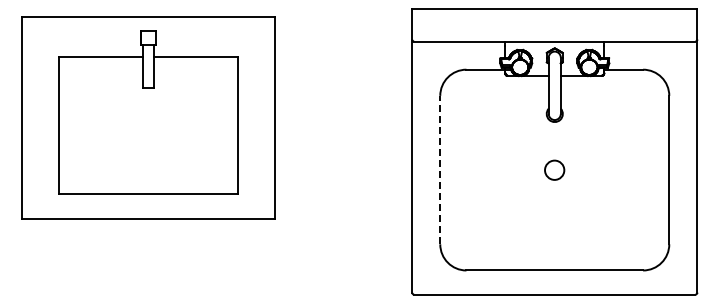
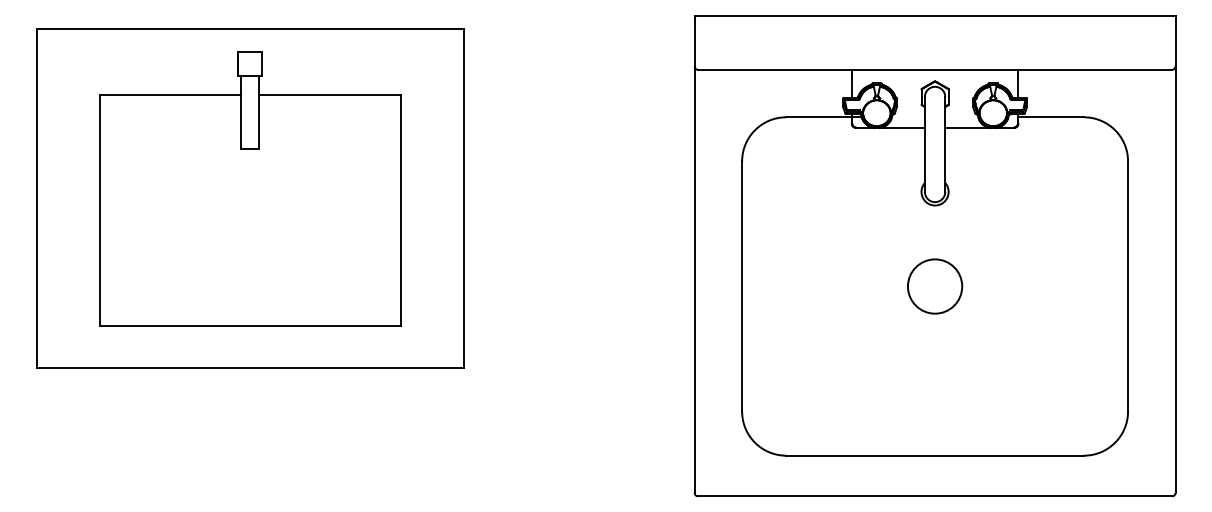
line: (440, 169) -> (742, 285), dashed -> solid
circle: (554, 170) -> (934, 287), size x1.67

